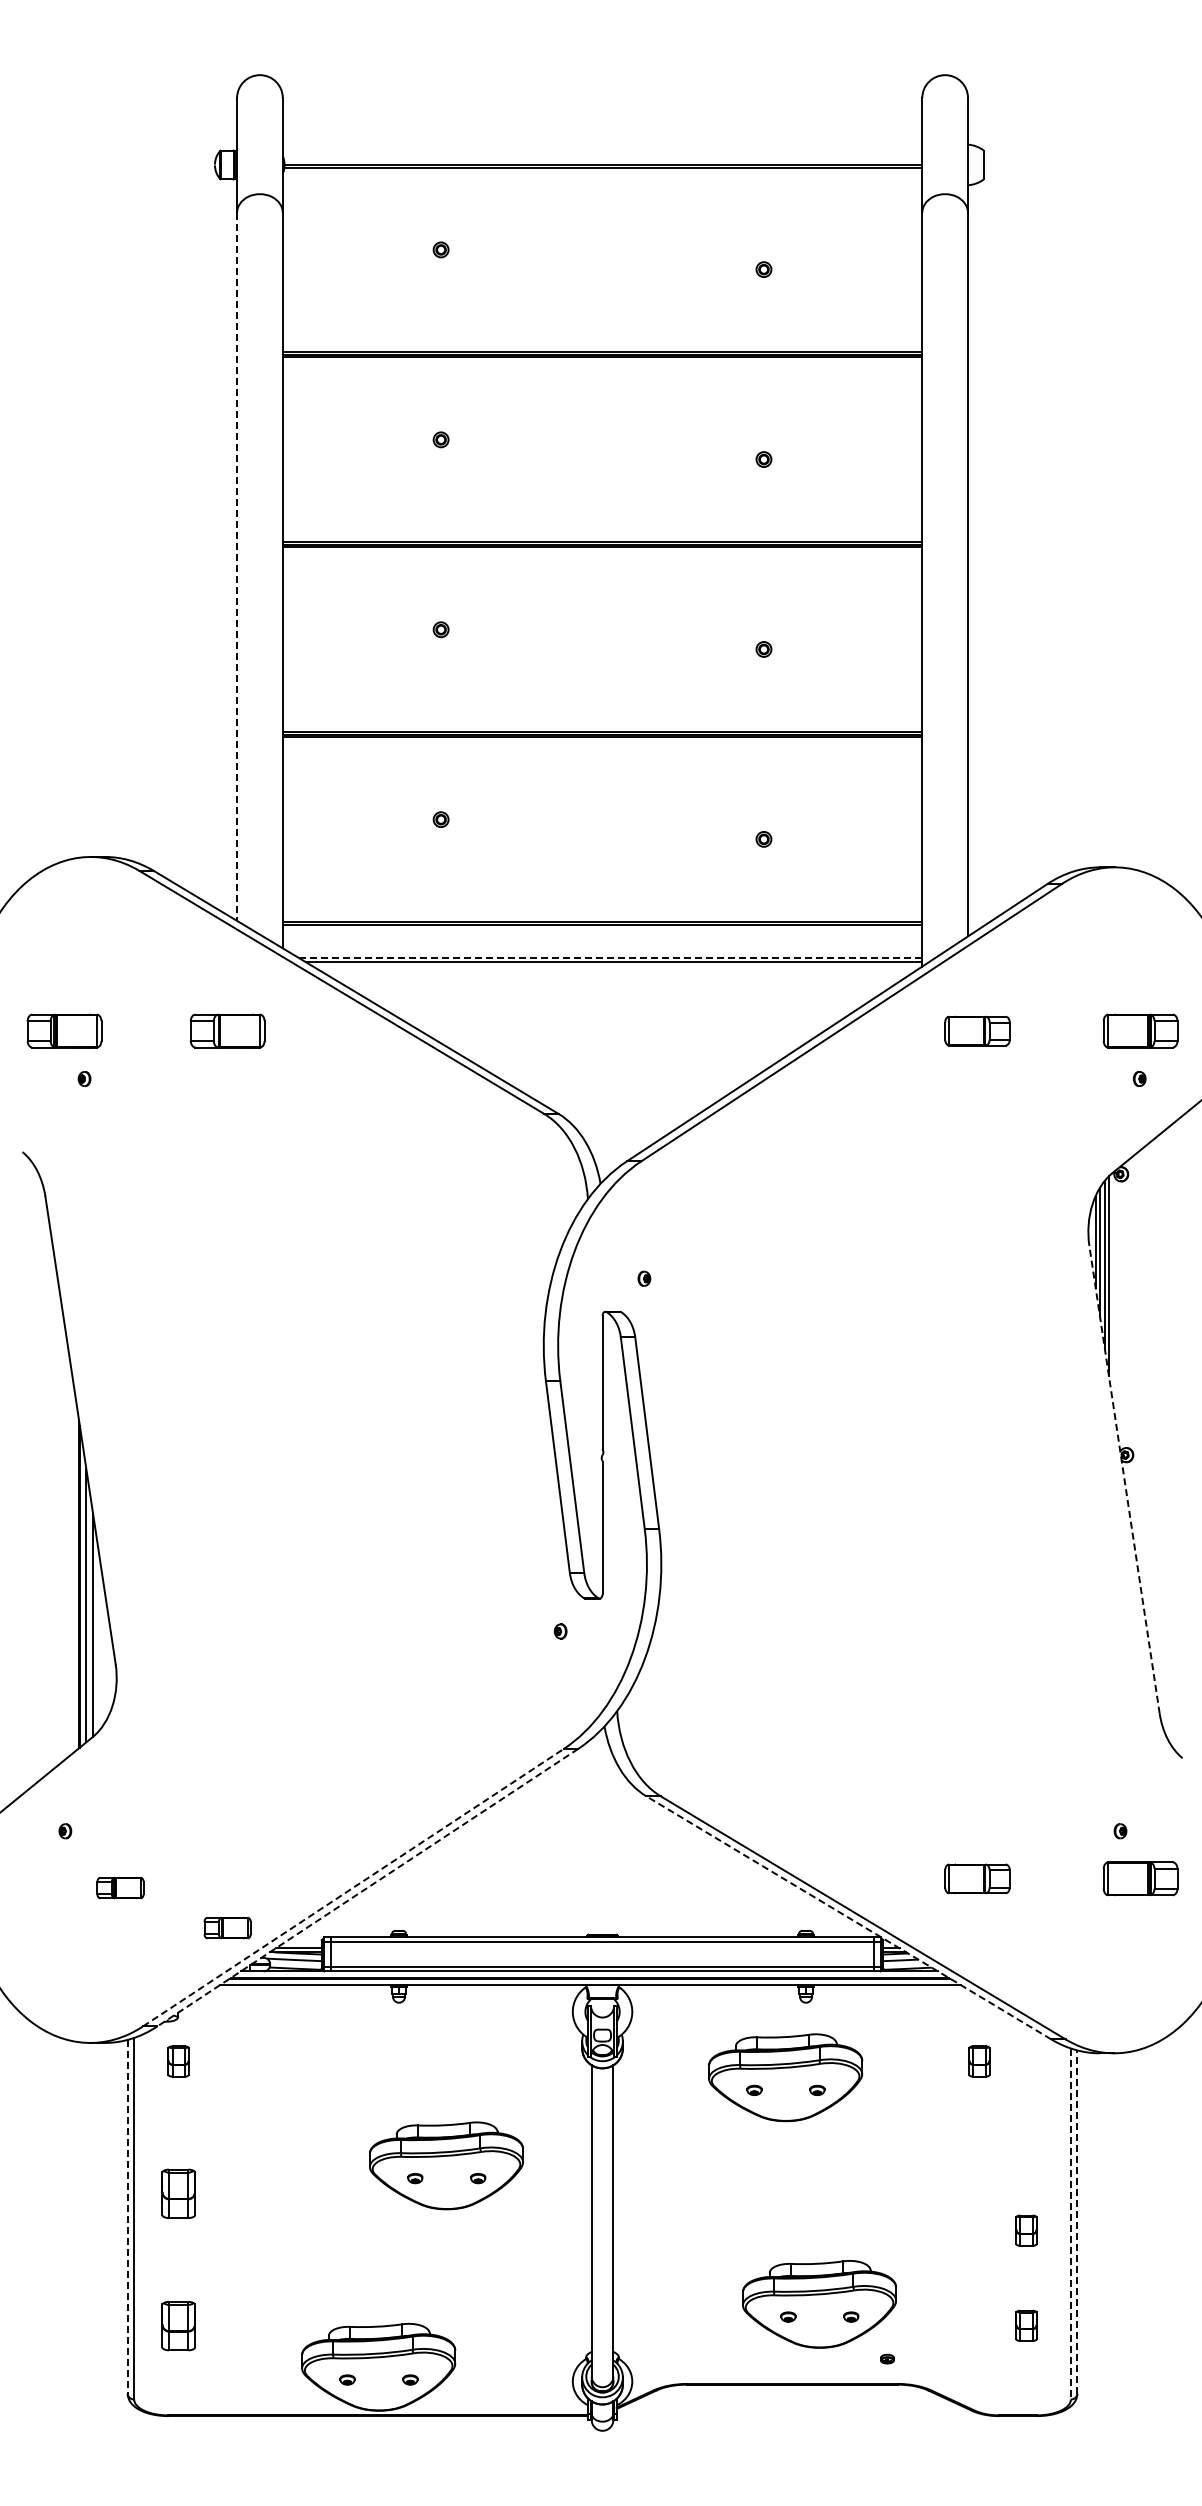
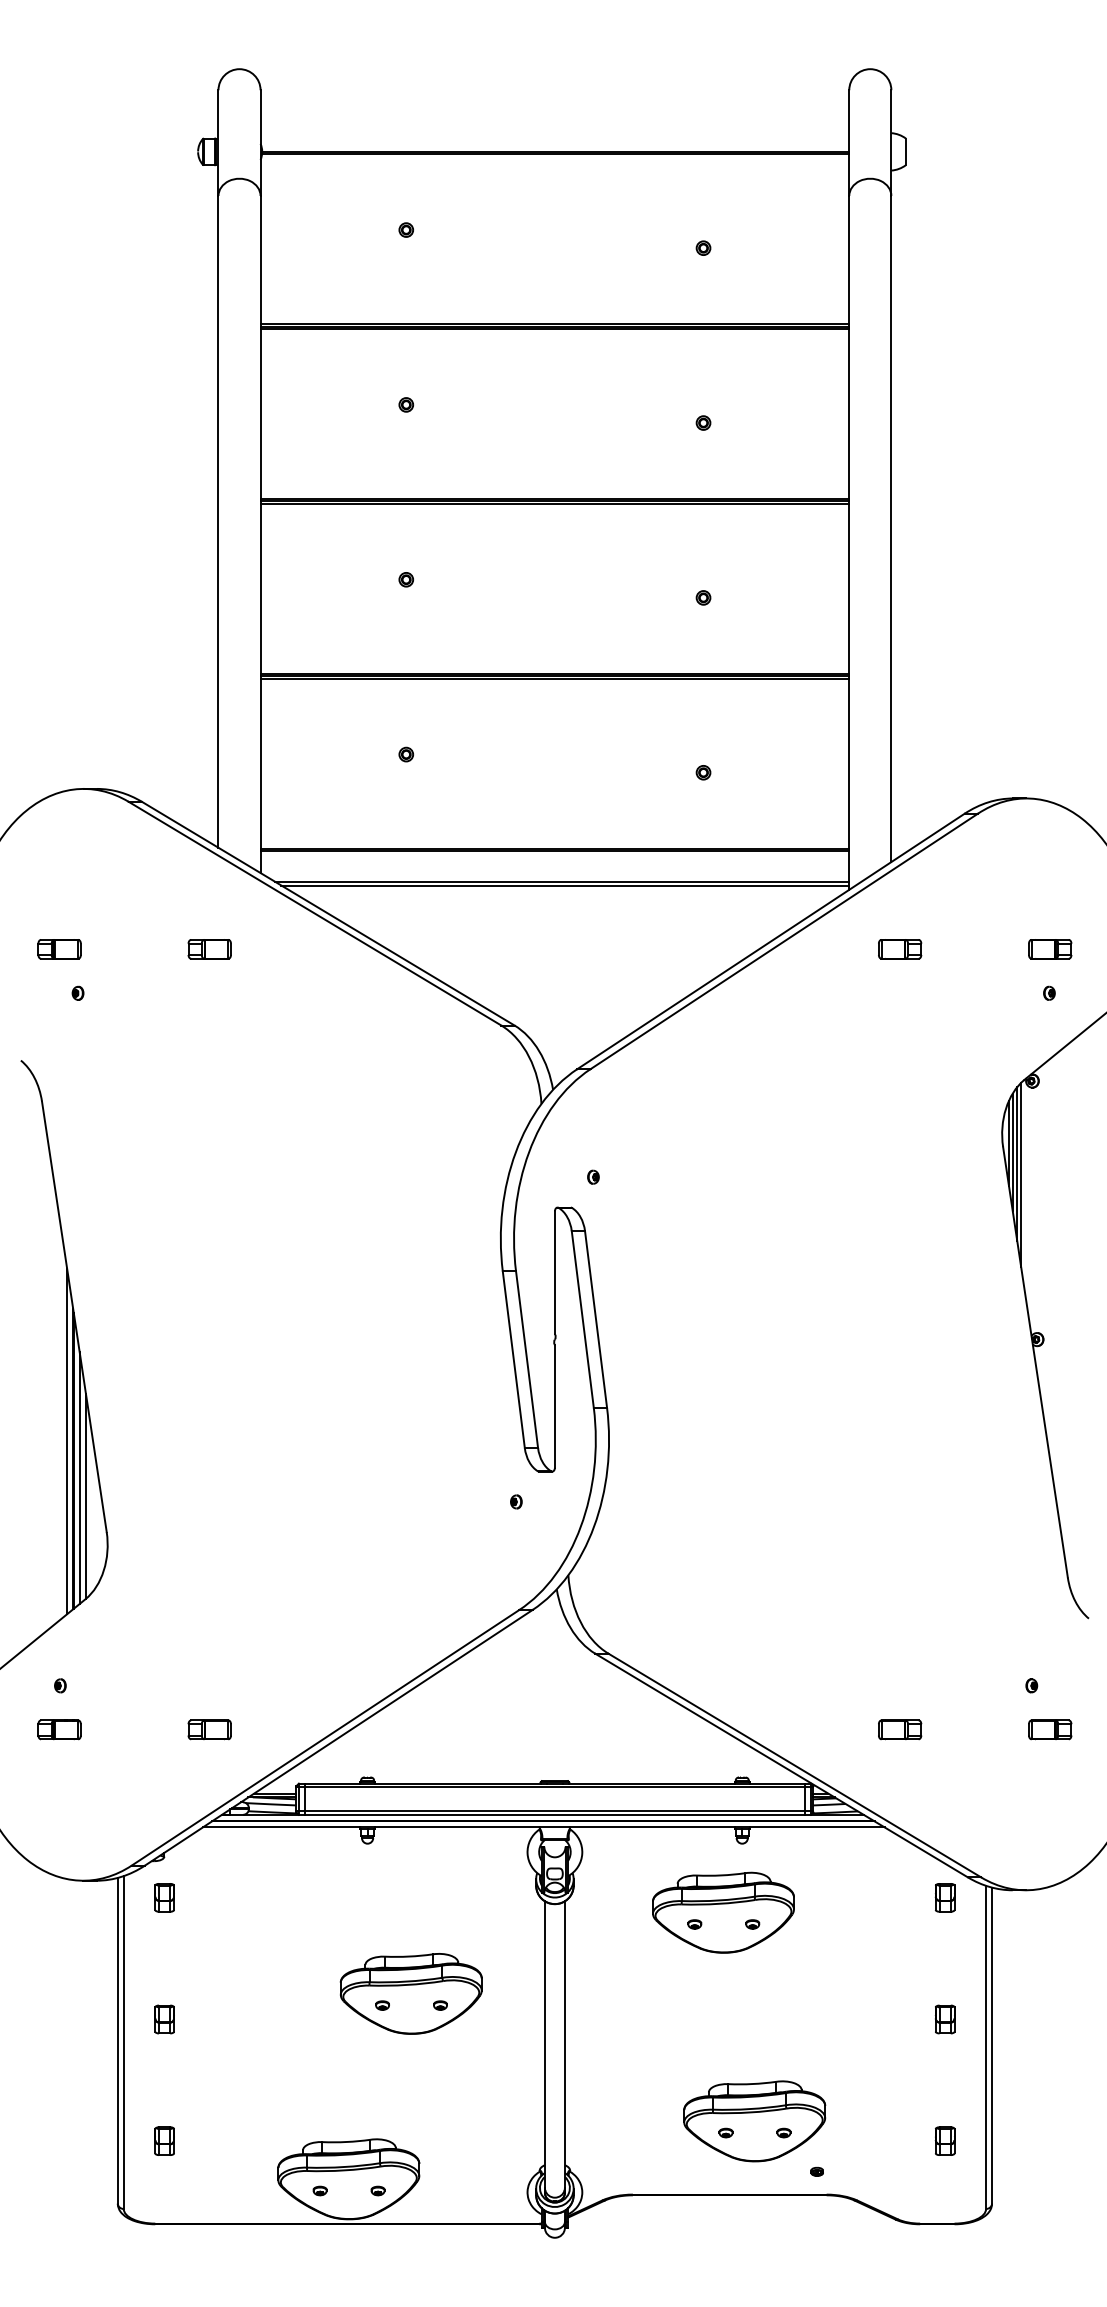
line: (237, 567) -> (218, 522), dashed -> solid
line: (610, 957) -> (562, 881), dashed -> solid
part: (64, 1031) -> (59, 949), size x0.62
part: (227, 1031) -> (209, 949), size x0.62
part: (977, 1031) -> (900, 949), size x0.71
part: (1140, 1031) -> (1050, 949), size x0.62
line: (1124, 1479) -> (1035, 1362), dashed -> solid
line: (72, 1565) -> (66, 1441), added
part: (977, 1879) -> (900, 1730), size x0.71
part: (1140, 1879) -> (1050, 1730), size x0.62
line: (353, 1887) -> (325, 1737), dashed -> solid
line: (367, 1887) -> (338, 1737), dashed -> solid
part: (120, 1888) -> (59, 1730), moved
line: (848, 1917) -> (781, 1765), dashed -> solid
part: (227, 1928) -> (209, 1730), moved
part: (979, 2061) -> (945, 1897), moved
part: (178, 2193) -> (164, 2019), size x0.62
line: (127, 2216) -> (117, 2040), dashed -> solid
line: (1077, 2222) -> (992, 2046), dashed -> solid
line: (1070, 2224) -> (985, 2047), dashed -> solid
part: (1026, 2230) -> (945, 2019), moved
part: (178, 2325) -> (164, 2140), size x0.62

